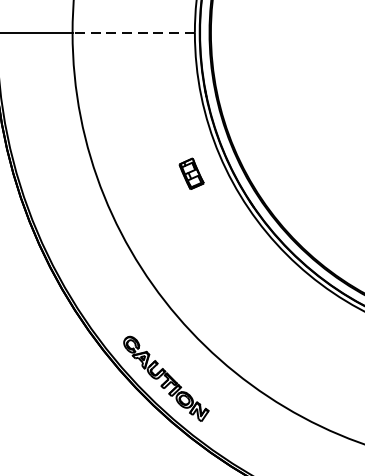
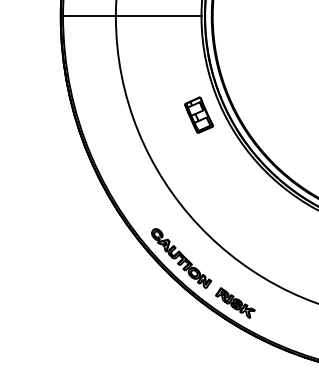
line: (133, 32) -> (158, 16), dashed -> solid
part: (192, 172) -> (199, 114), size x1.67
part: (243, 441) -> (235, 302), added

